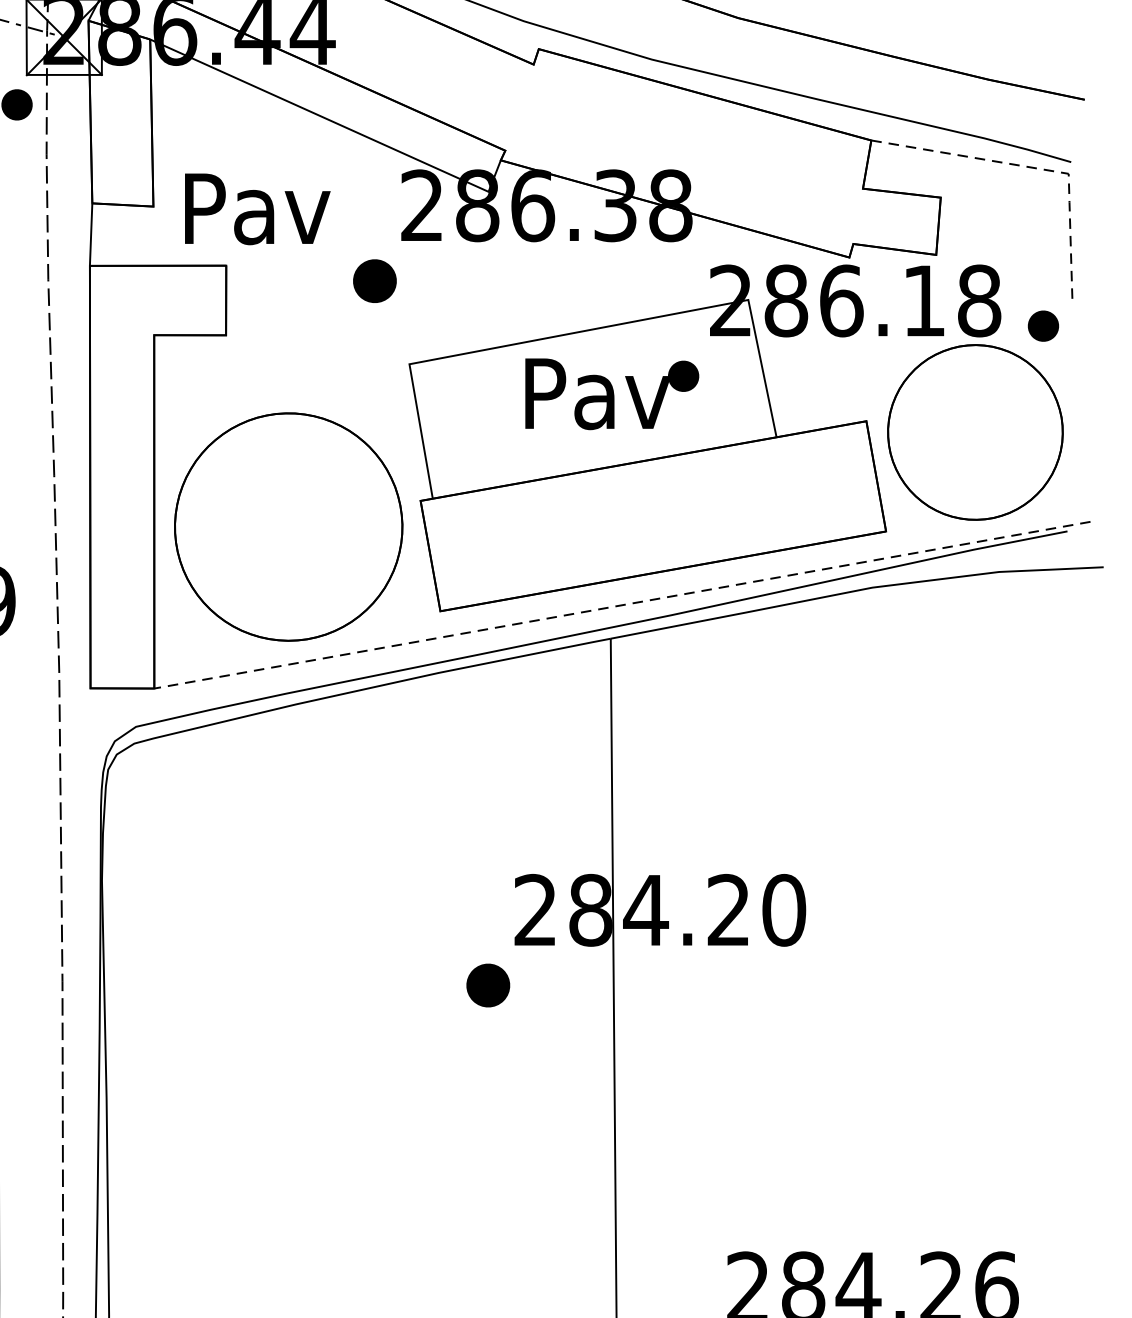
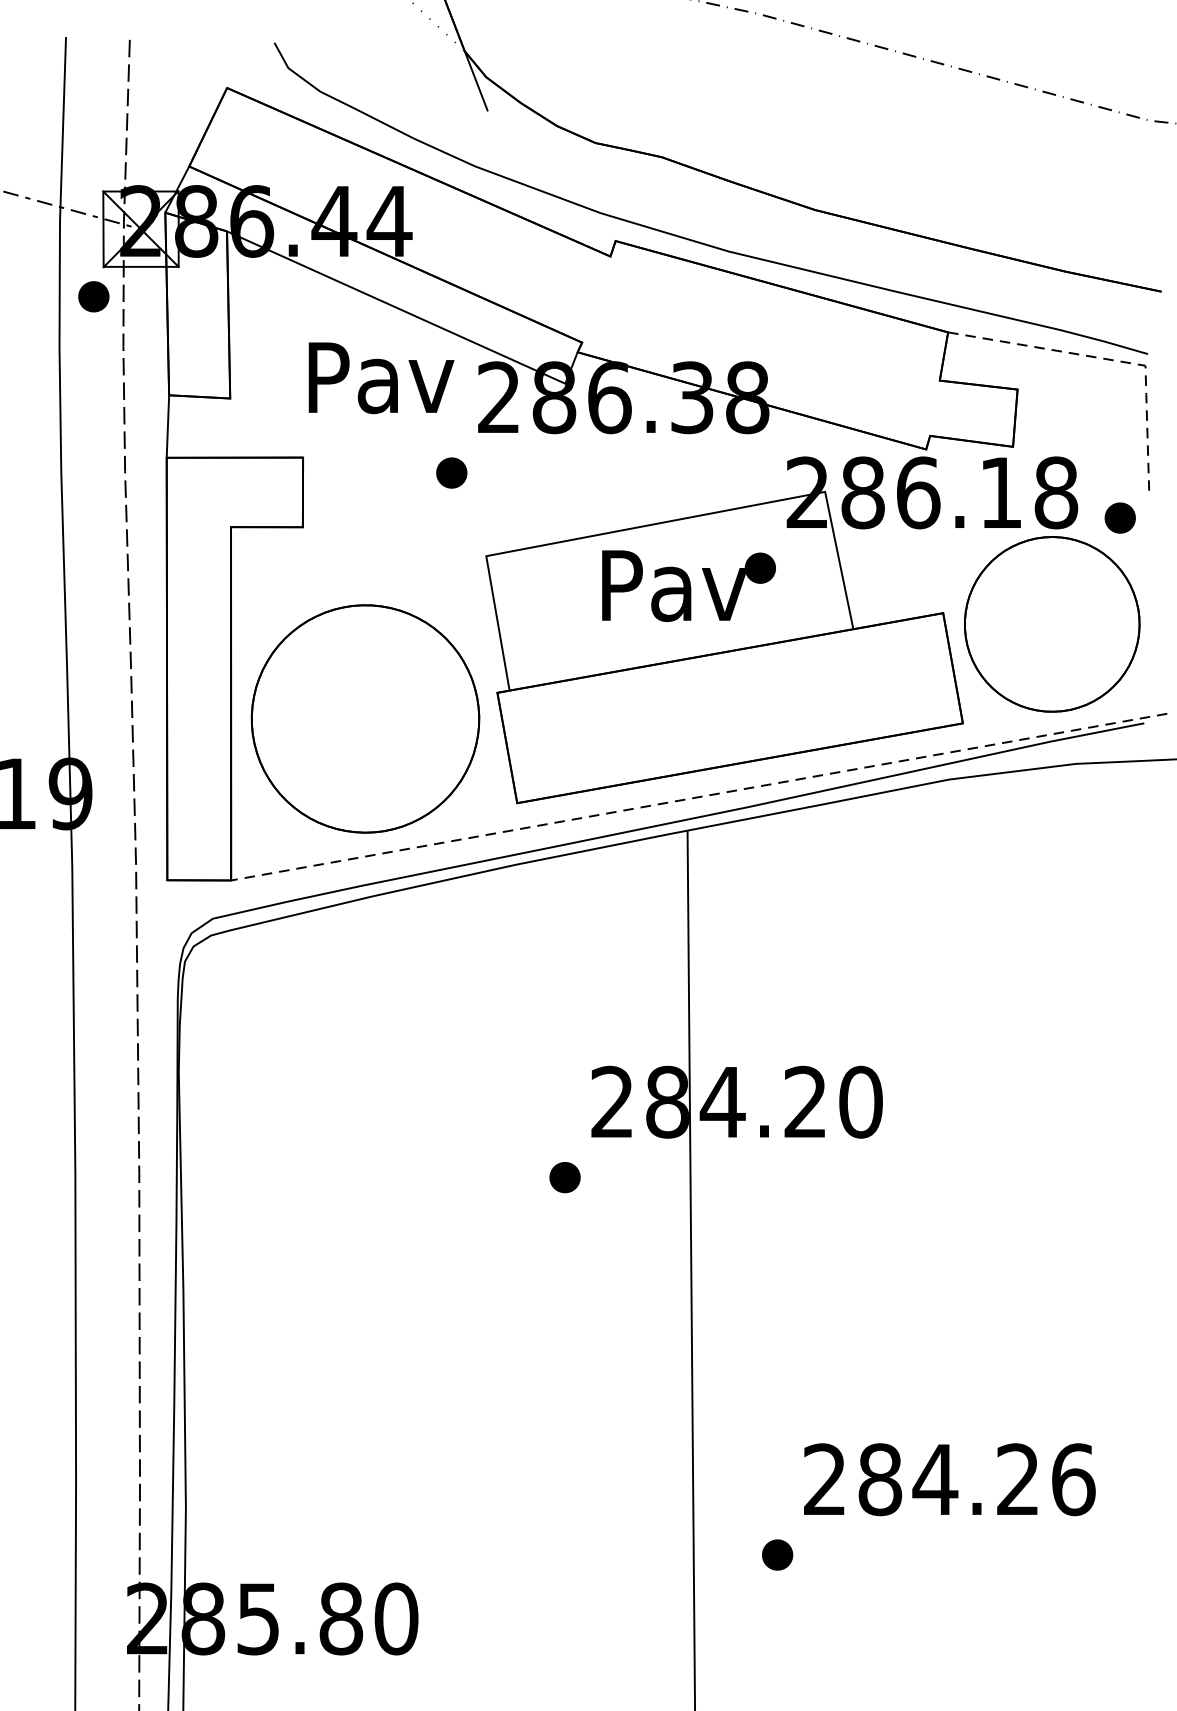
text: (257, 209) -> (381, 378), moved
part: (374, 280) -> (451, 472), size x0.71
part: (487, 985) -> (564, 1177), size x0.71

